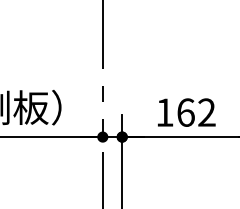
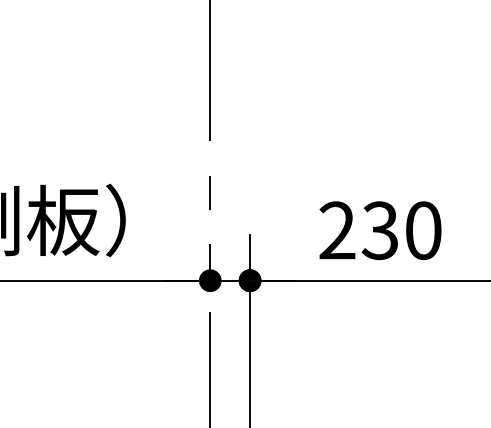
text: (185, 112) -> (379, 230), 162 -> 230

